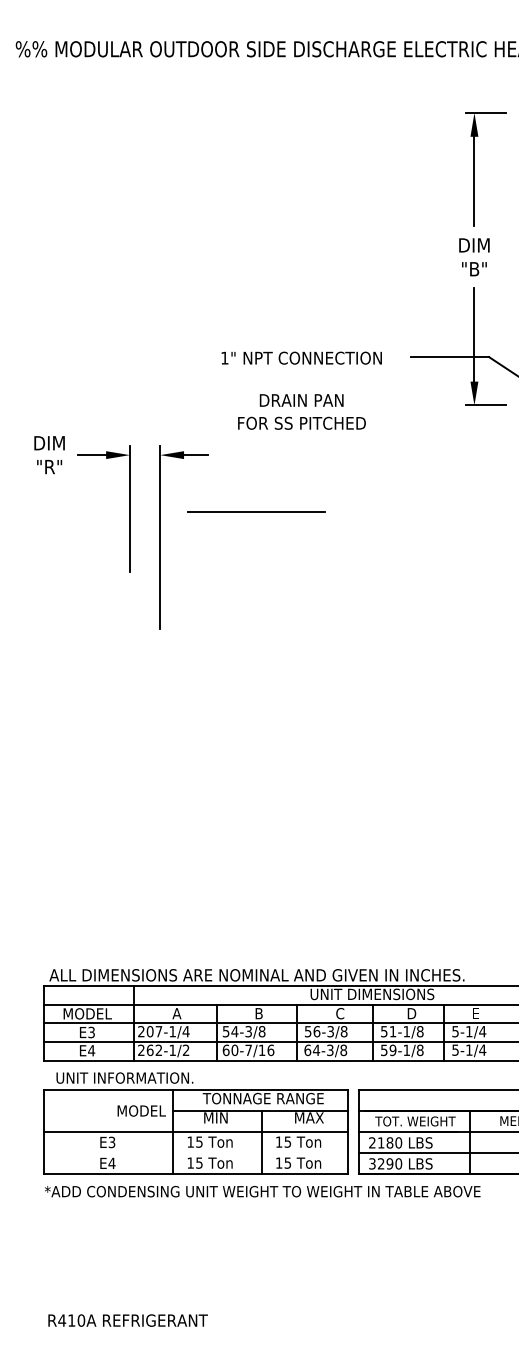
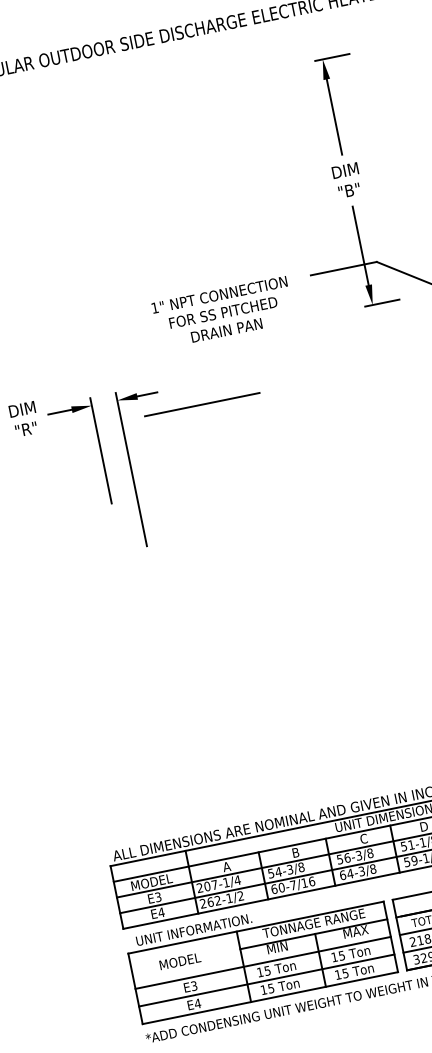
text: (301, 422) -> (222, 311), moved
line: (256, 511) -> (202, 404), moved
text: (141, 1110) -> (179, 961), moved
line: (196, 1152) -> (266, 980), added

